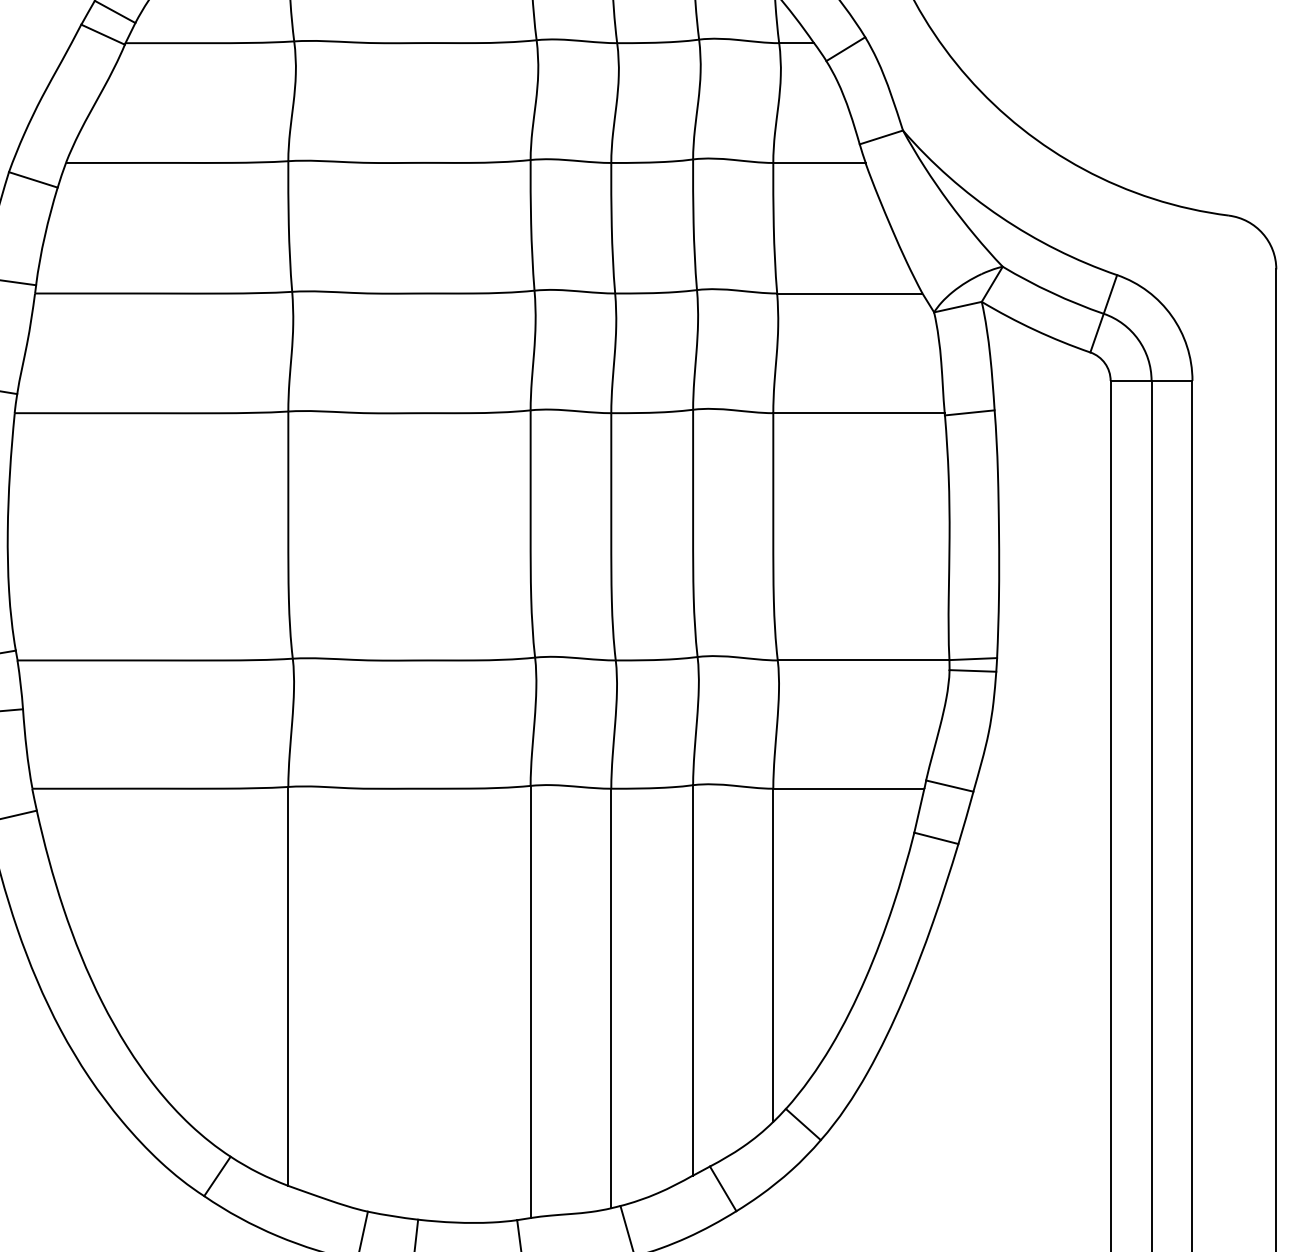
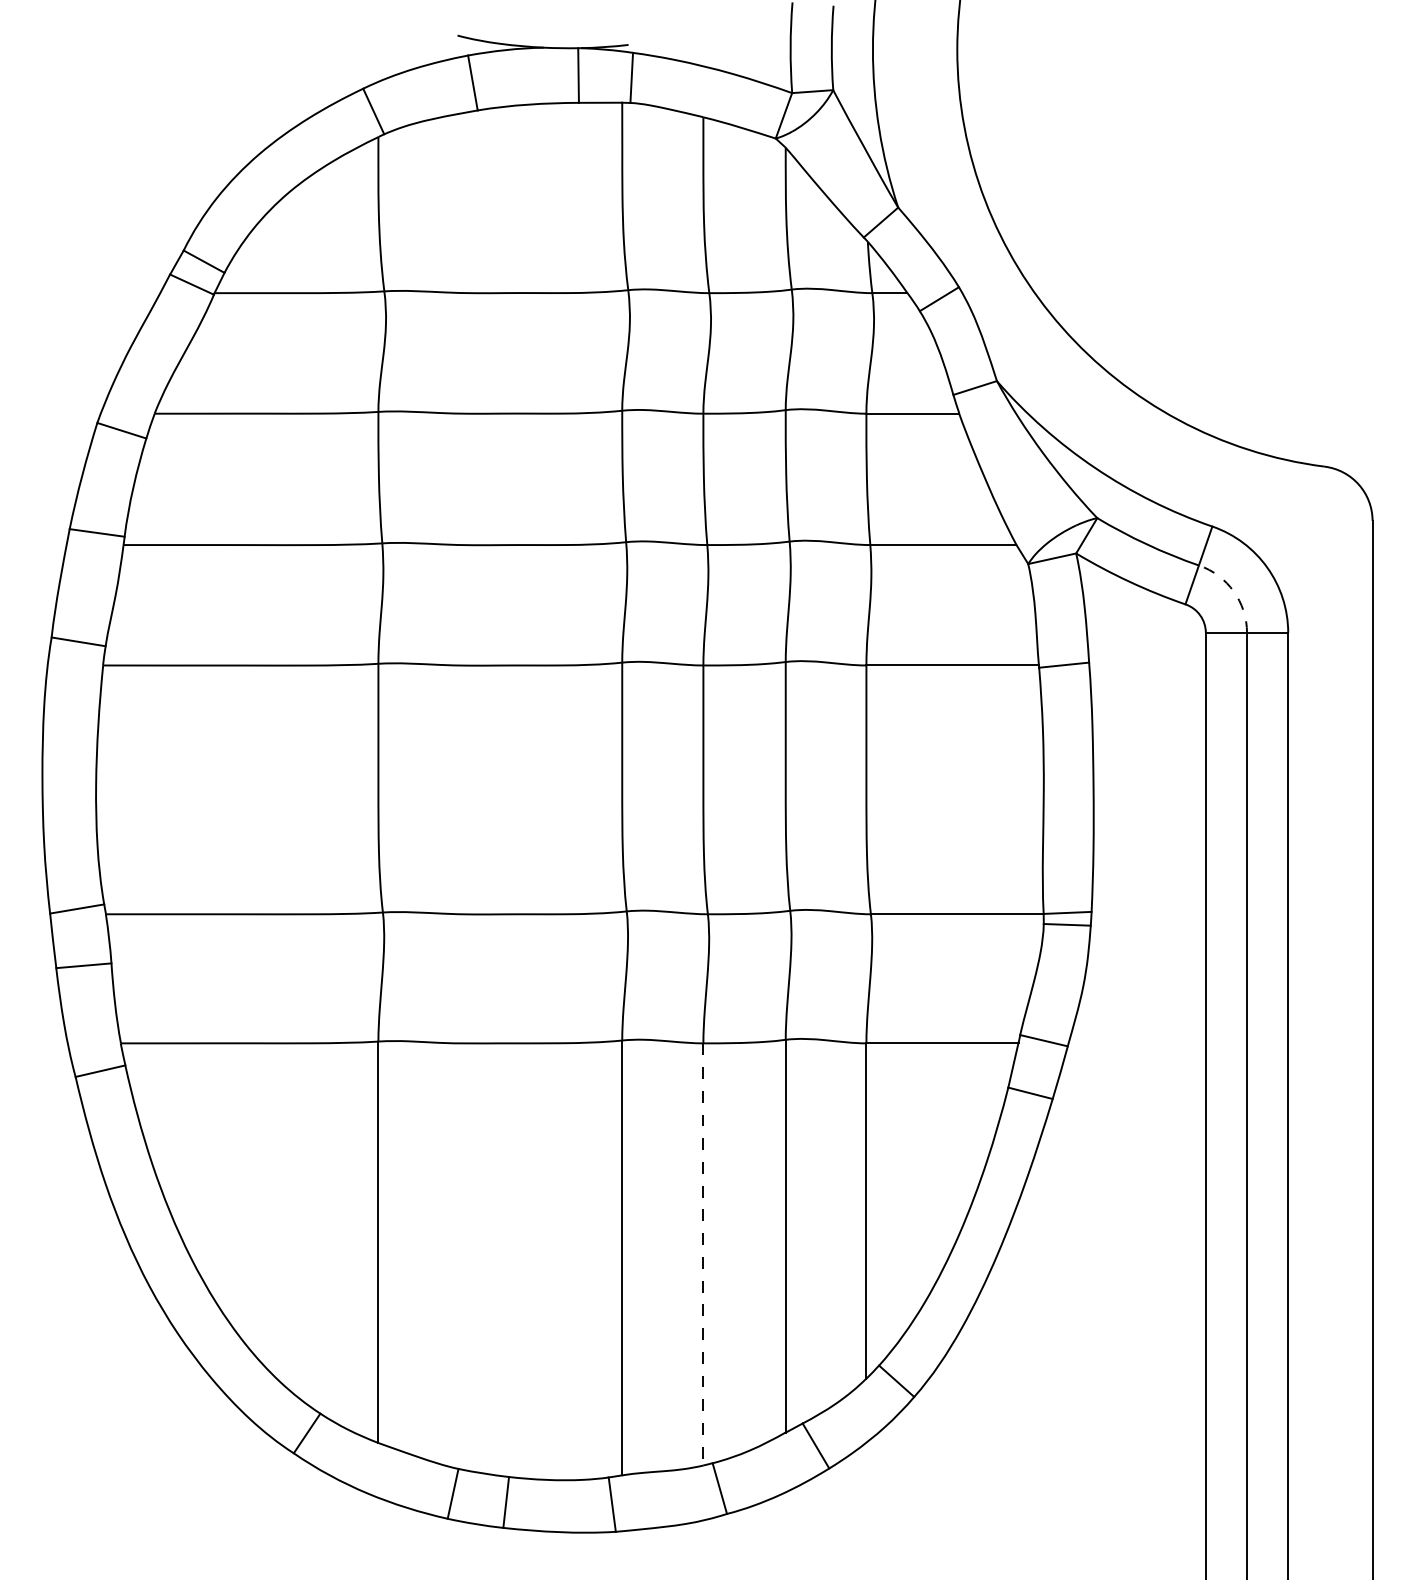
arc: (1138, 339) -> (1233, 591), solid -> dashed
line: (611, 998) -> (703, 1254), solid -> dashed

